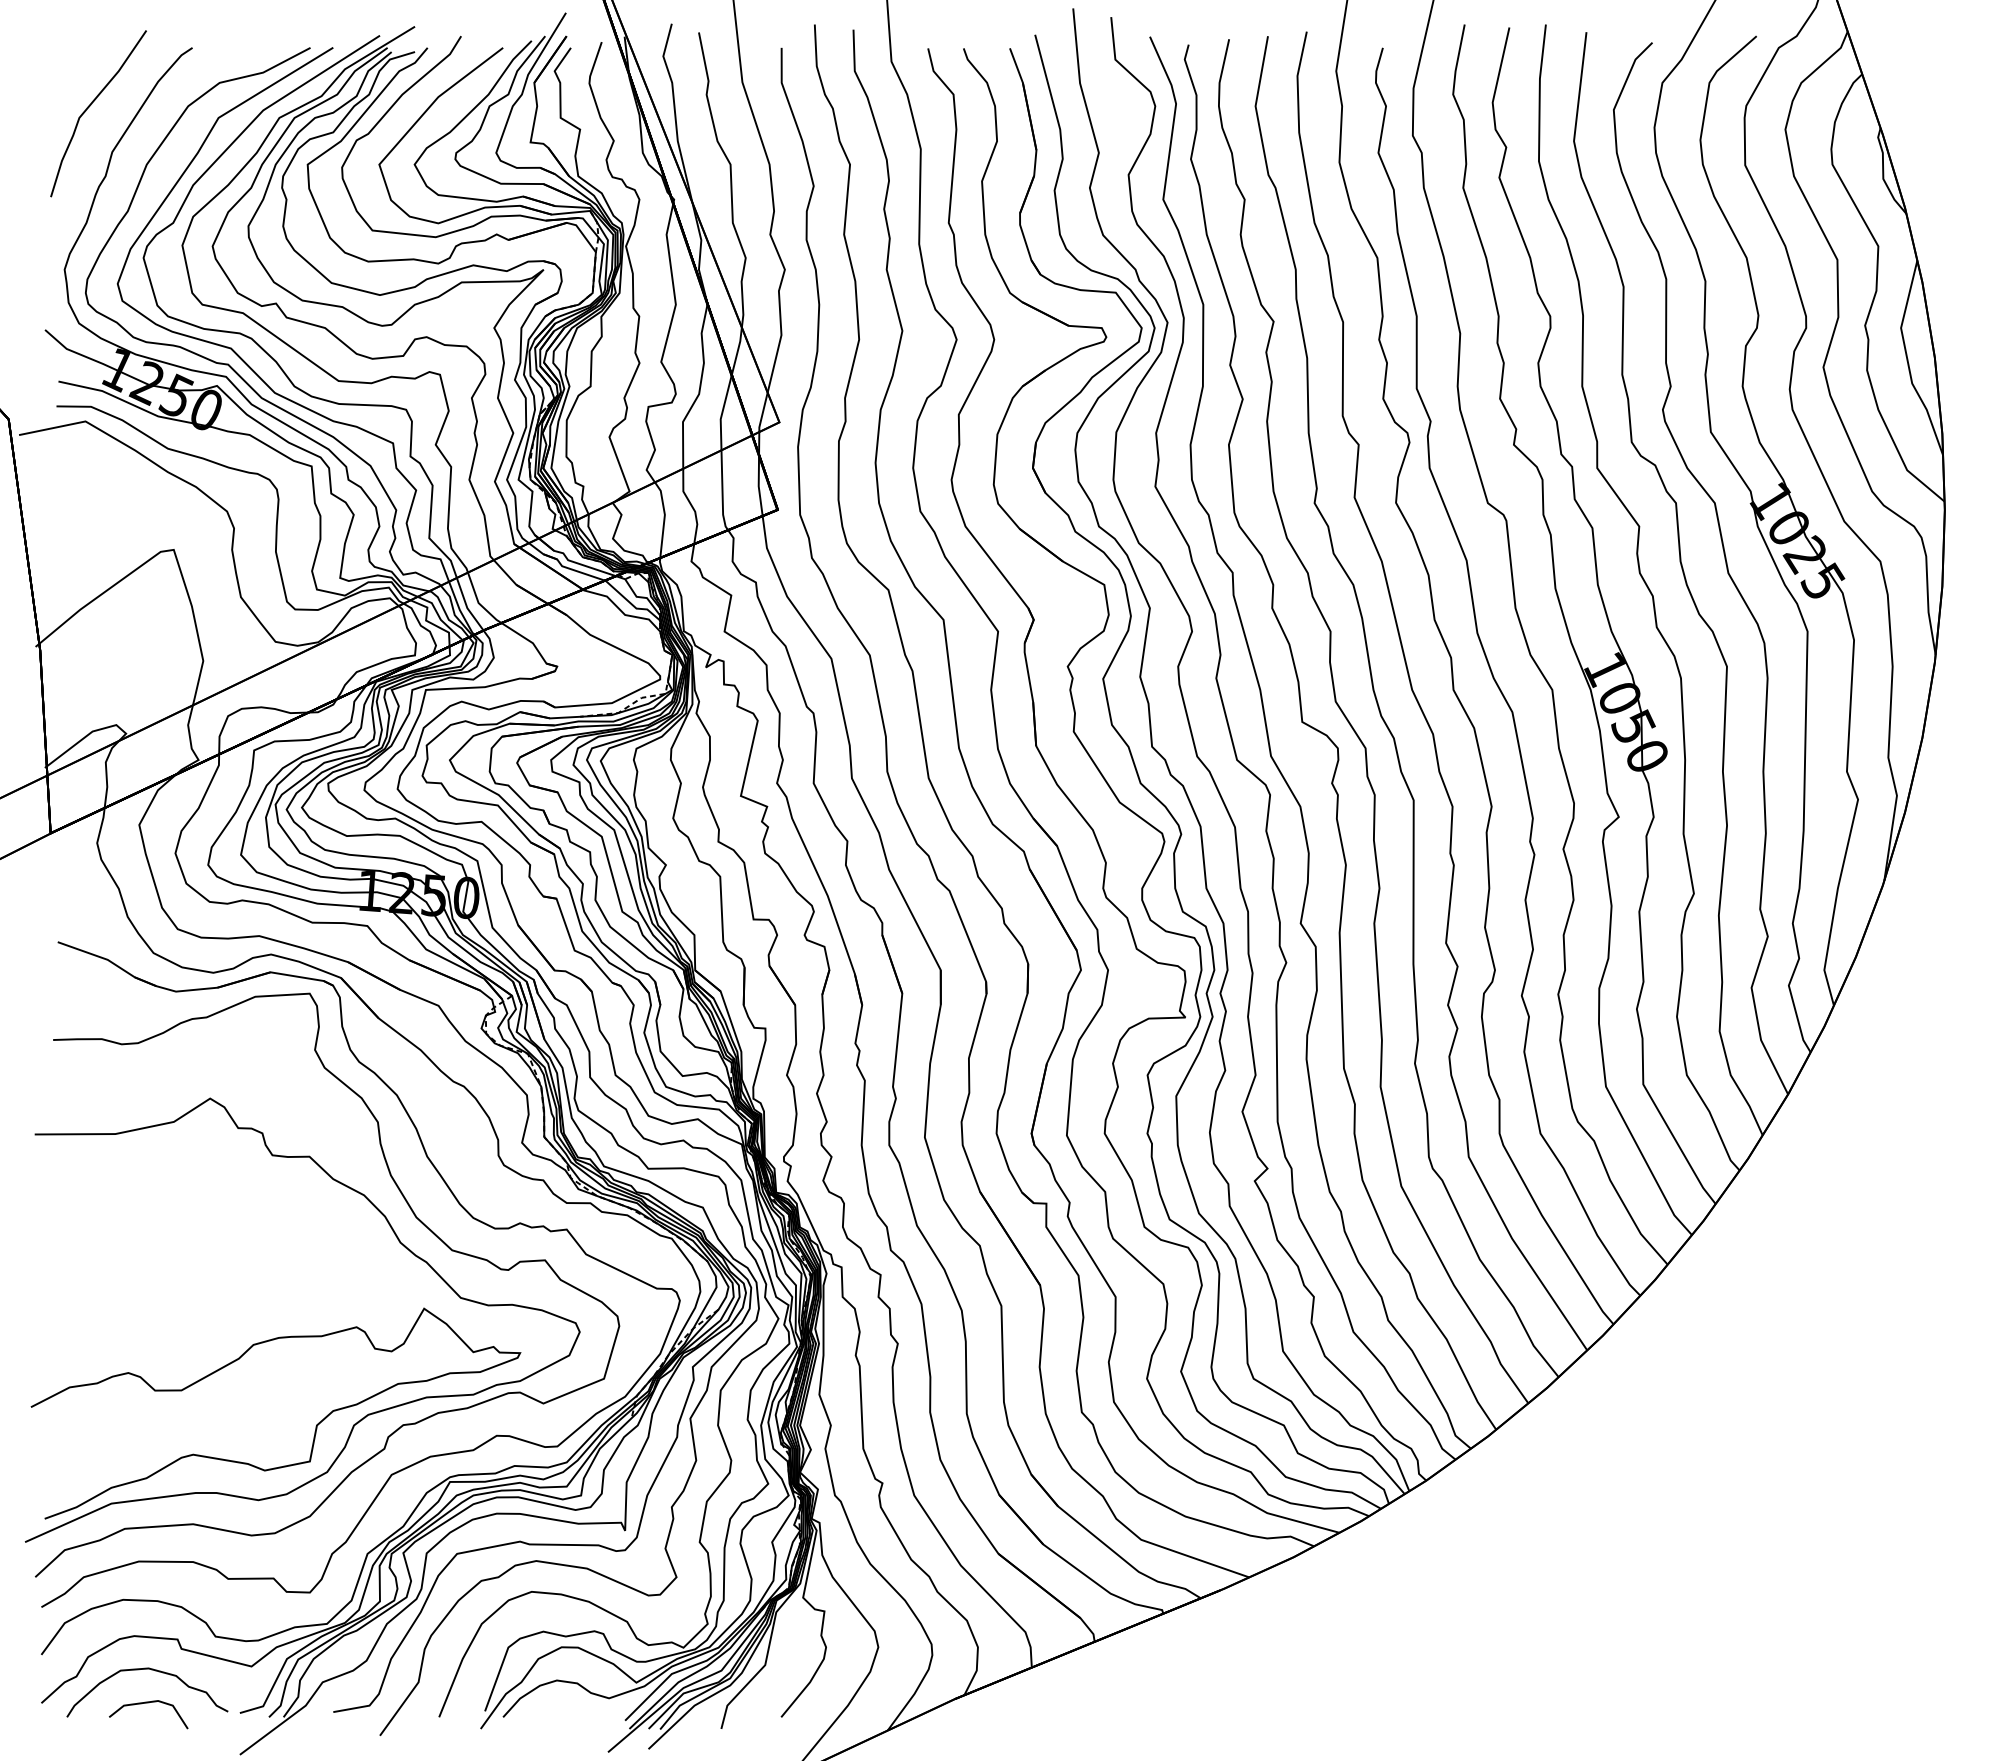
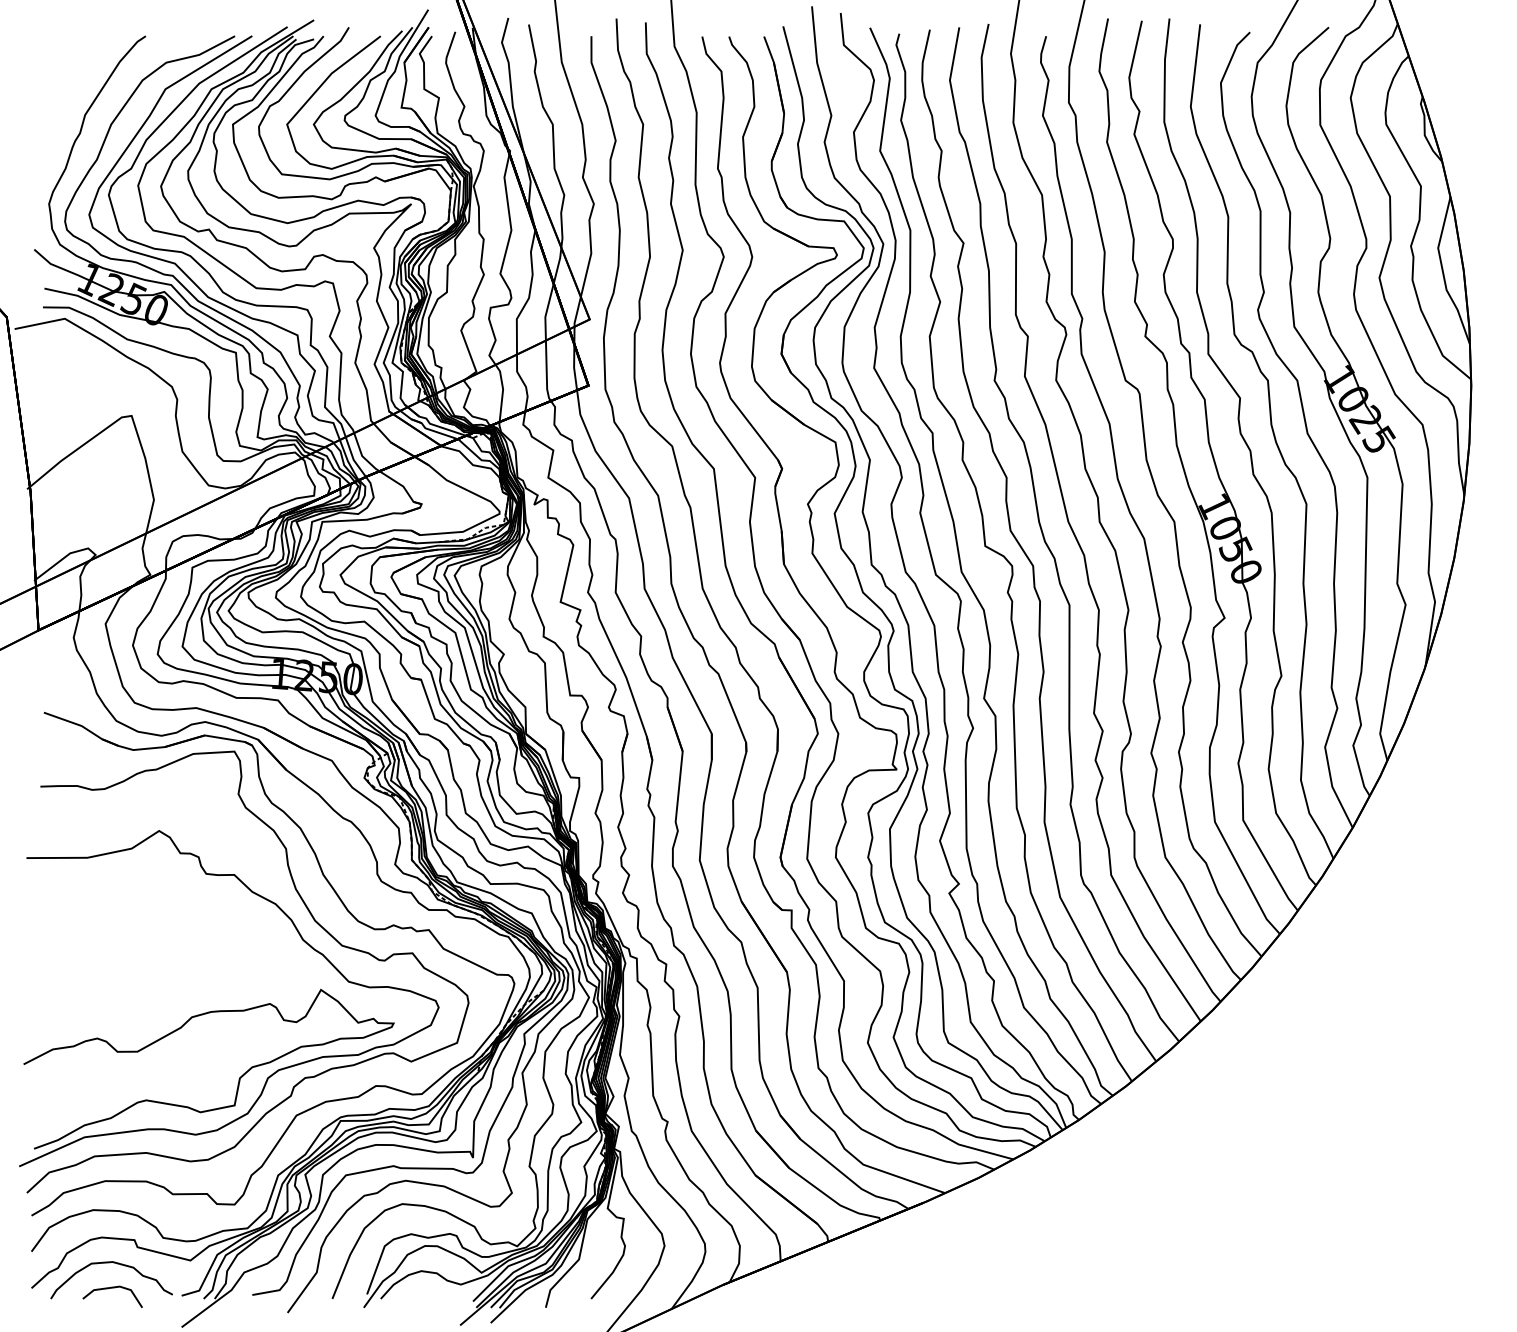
curve: (91, 105) -> (69, 79), removed

